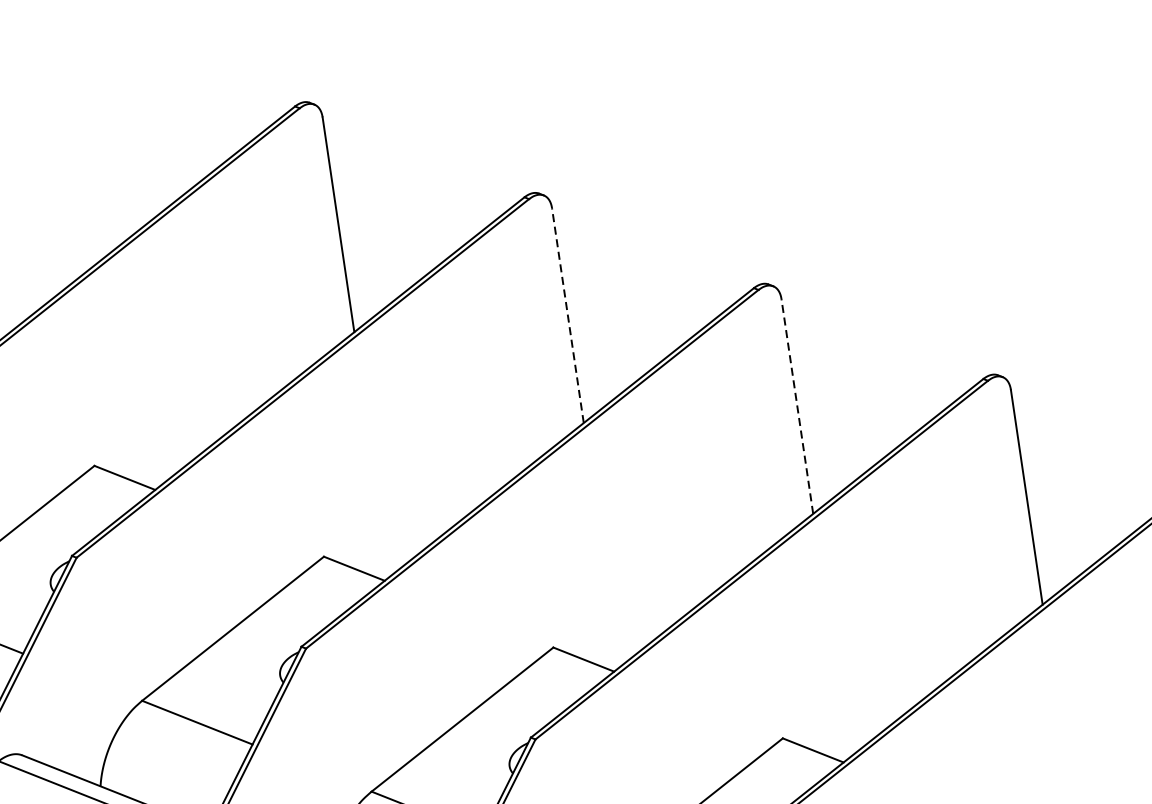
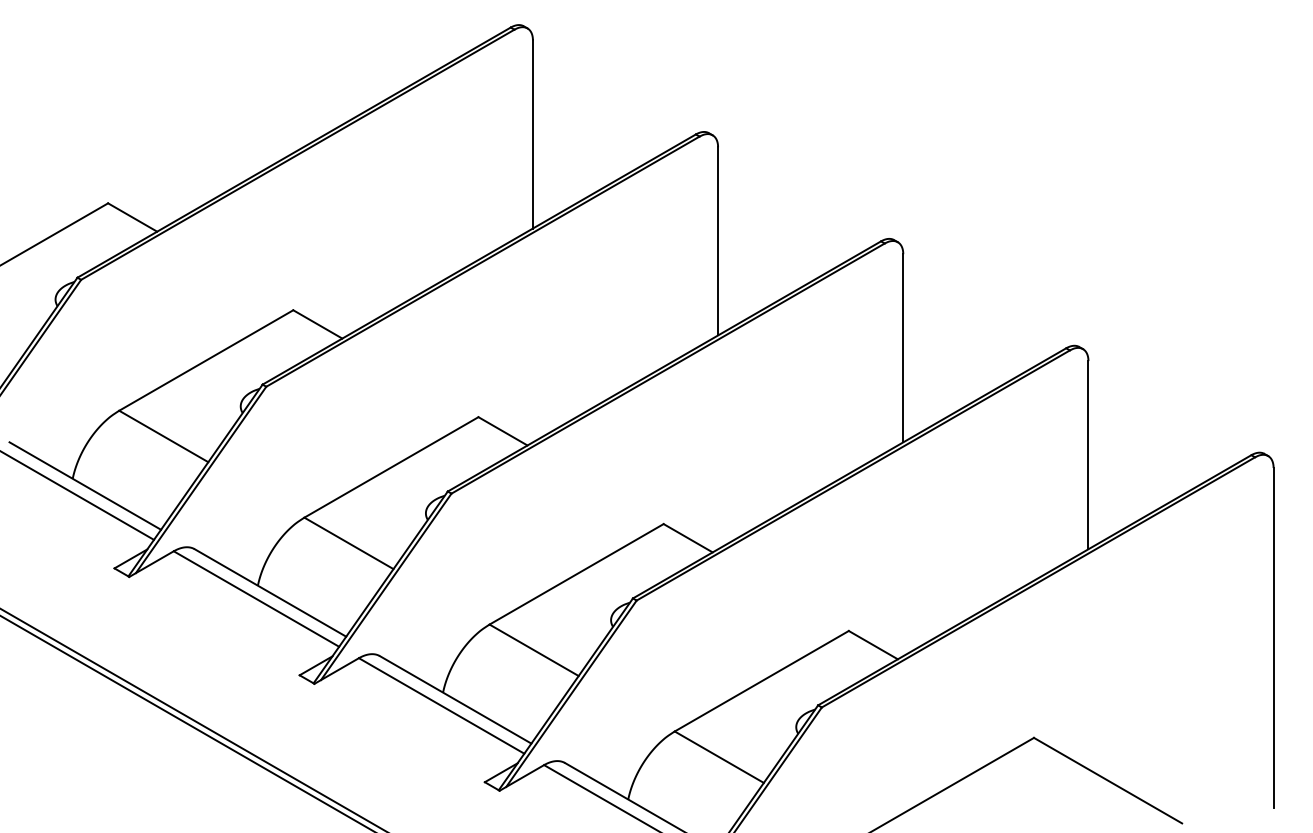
line: (568, 314) -> (718, 240), dashed -> solid
line: (797, 405) -> (903, 347), dashed -> solid

